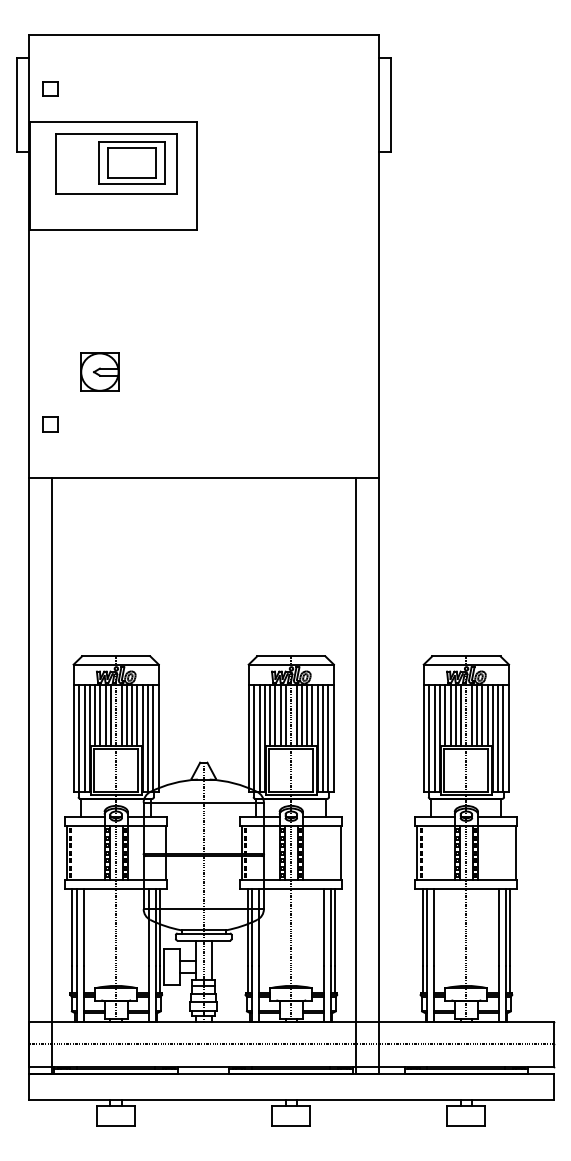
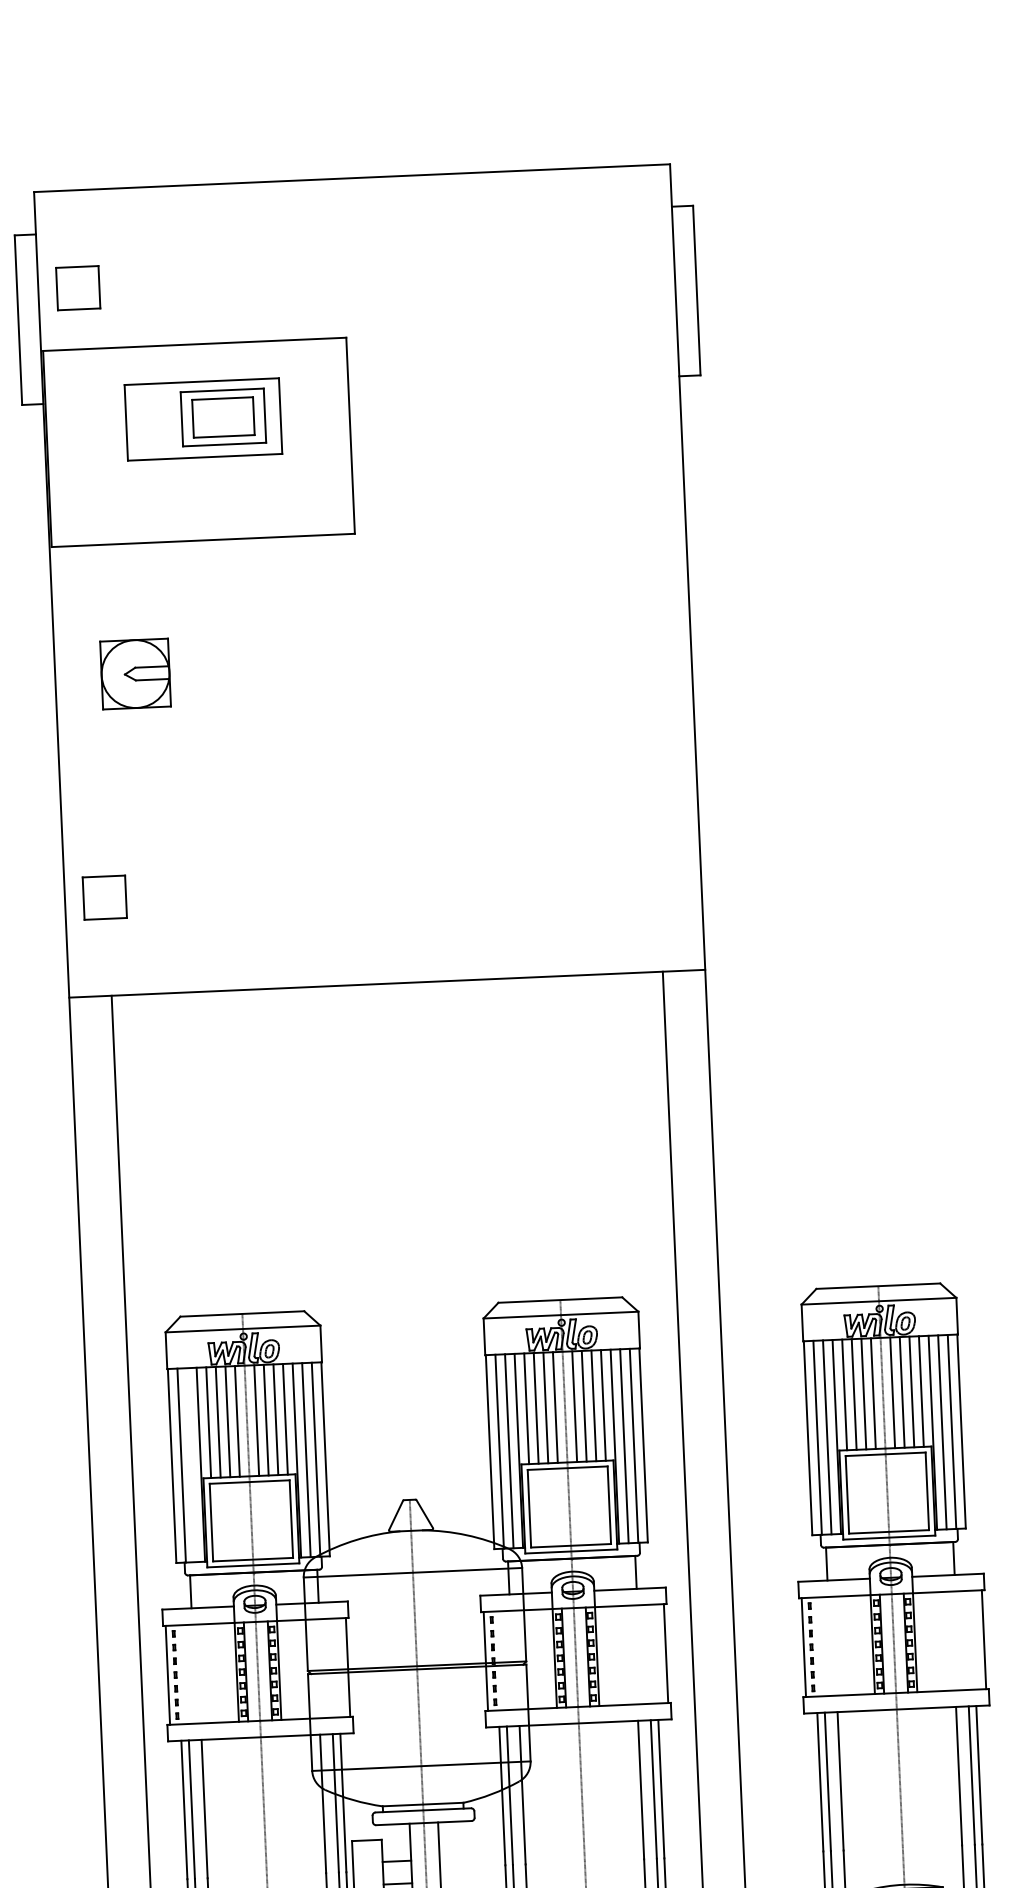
part: (50, 88) -> (77, 287), size x1.6
part: (116, 163) -> (203, 418), size x0.7
part: (99, 371) -> (134, 672), moved
part: (50, 424) -> (104, 898), size x1.6
line: (84, 737) -> (191, 1463), removed

